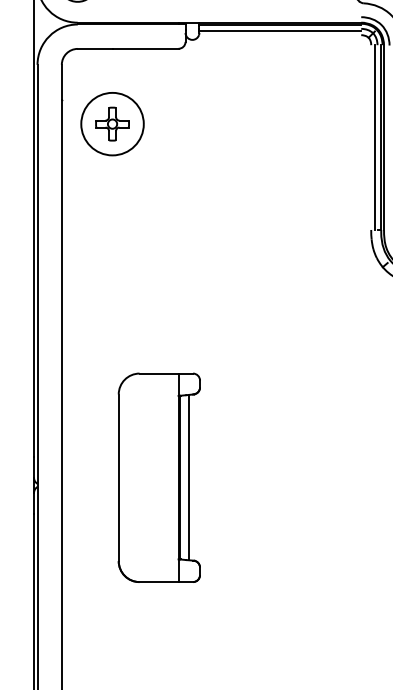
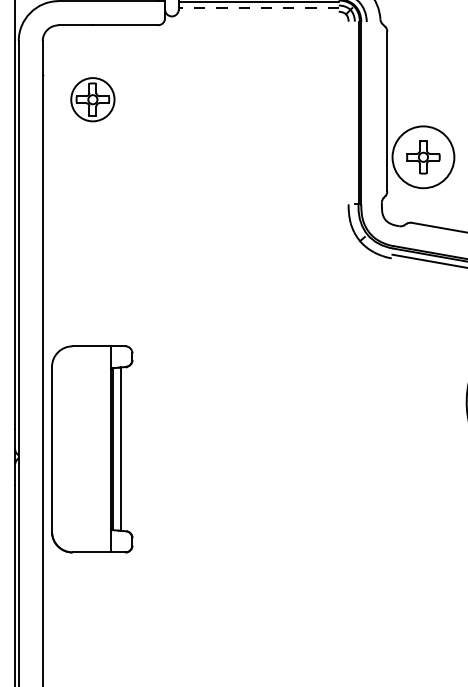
line: (280, 31) -> (258, 8), solid -> dashed
circle: (112, 123) -> (92, 99), size x0.7
line: (375, 137) -> (352, 112), removed
part: (159, 477) -> (92, 449), moved

